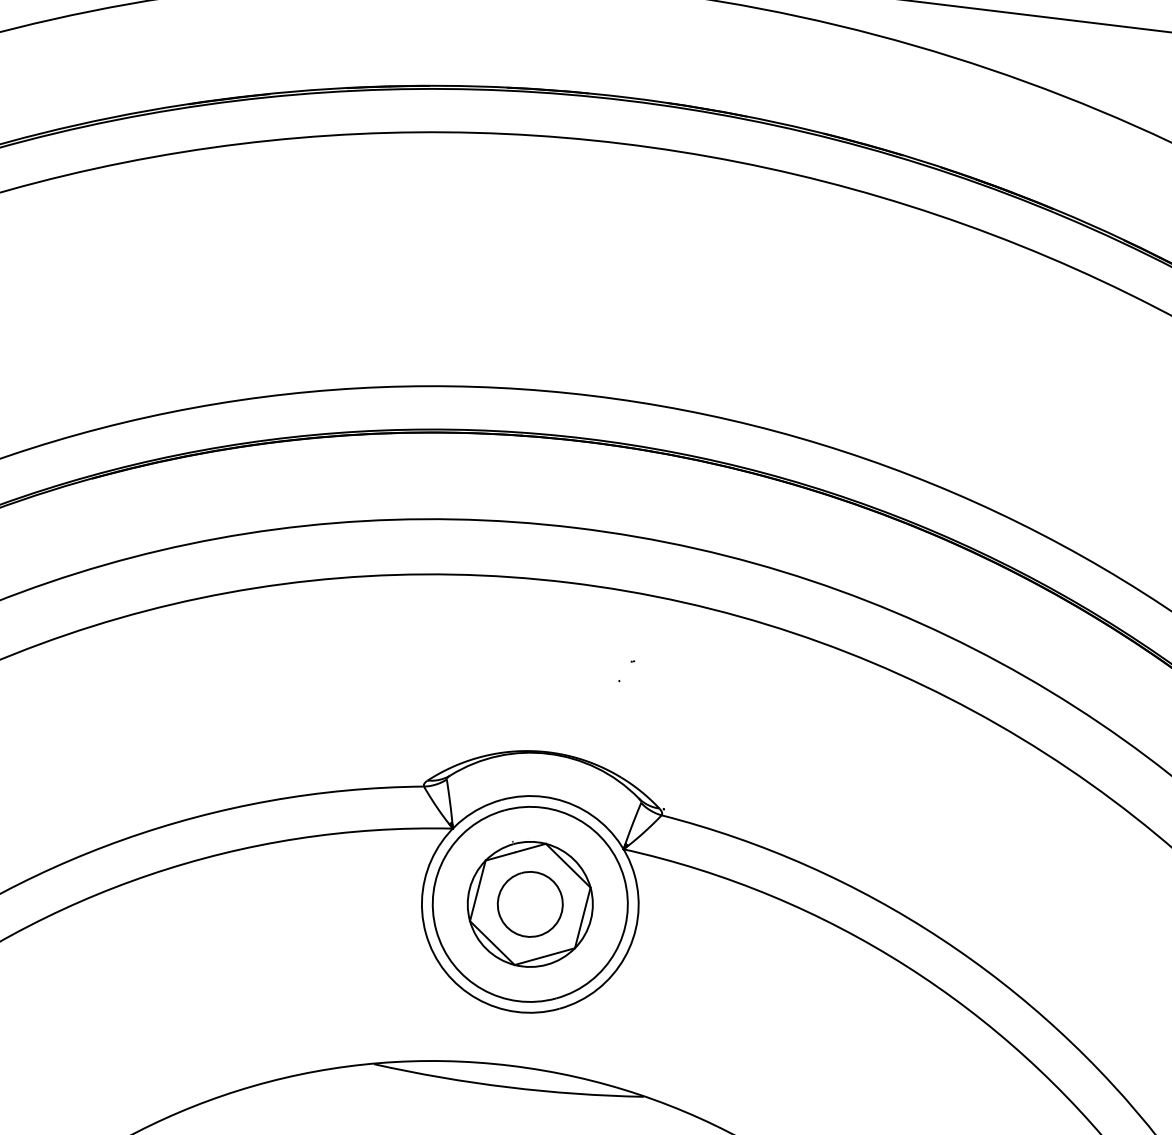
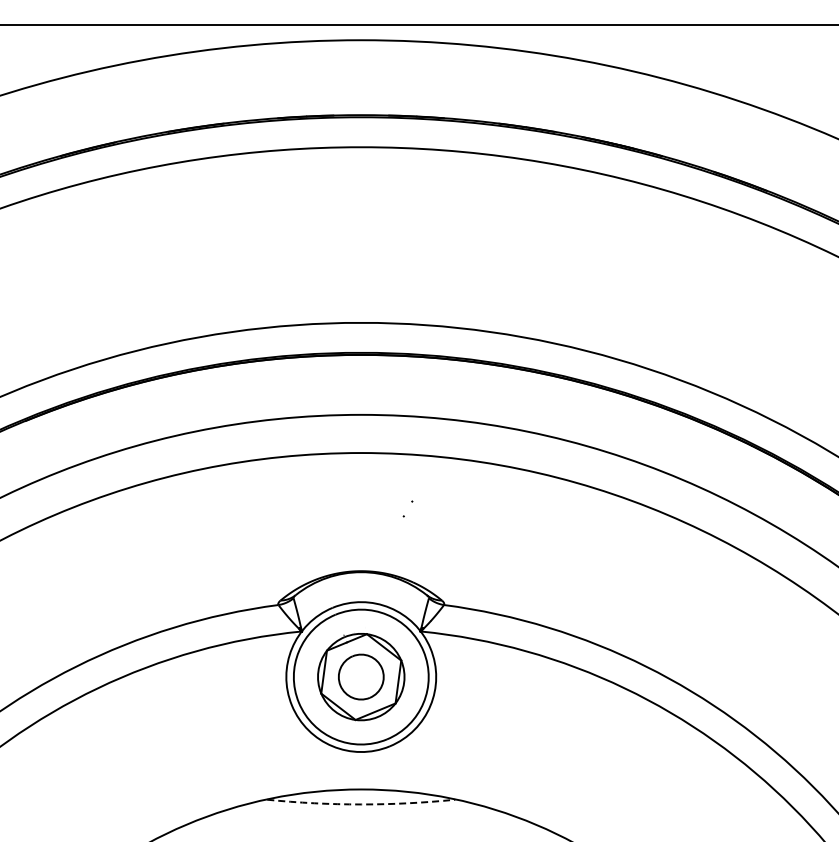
arc: (508, 1087) -> (361, 804), solid -> dashed

